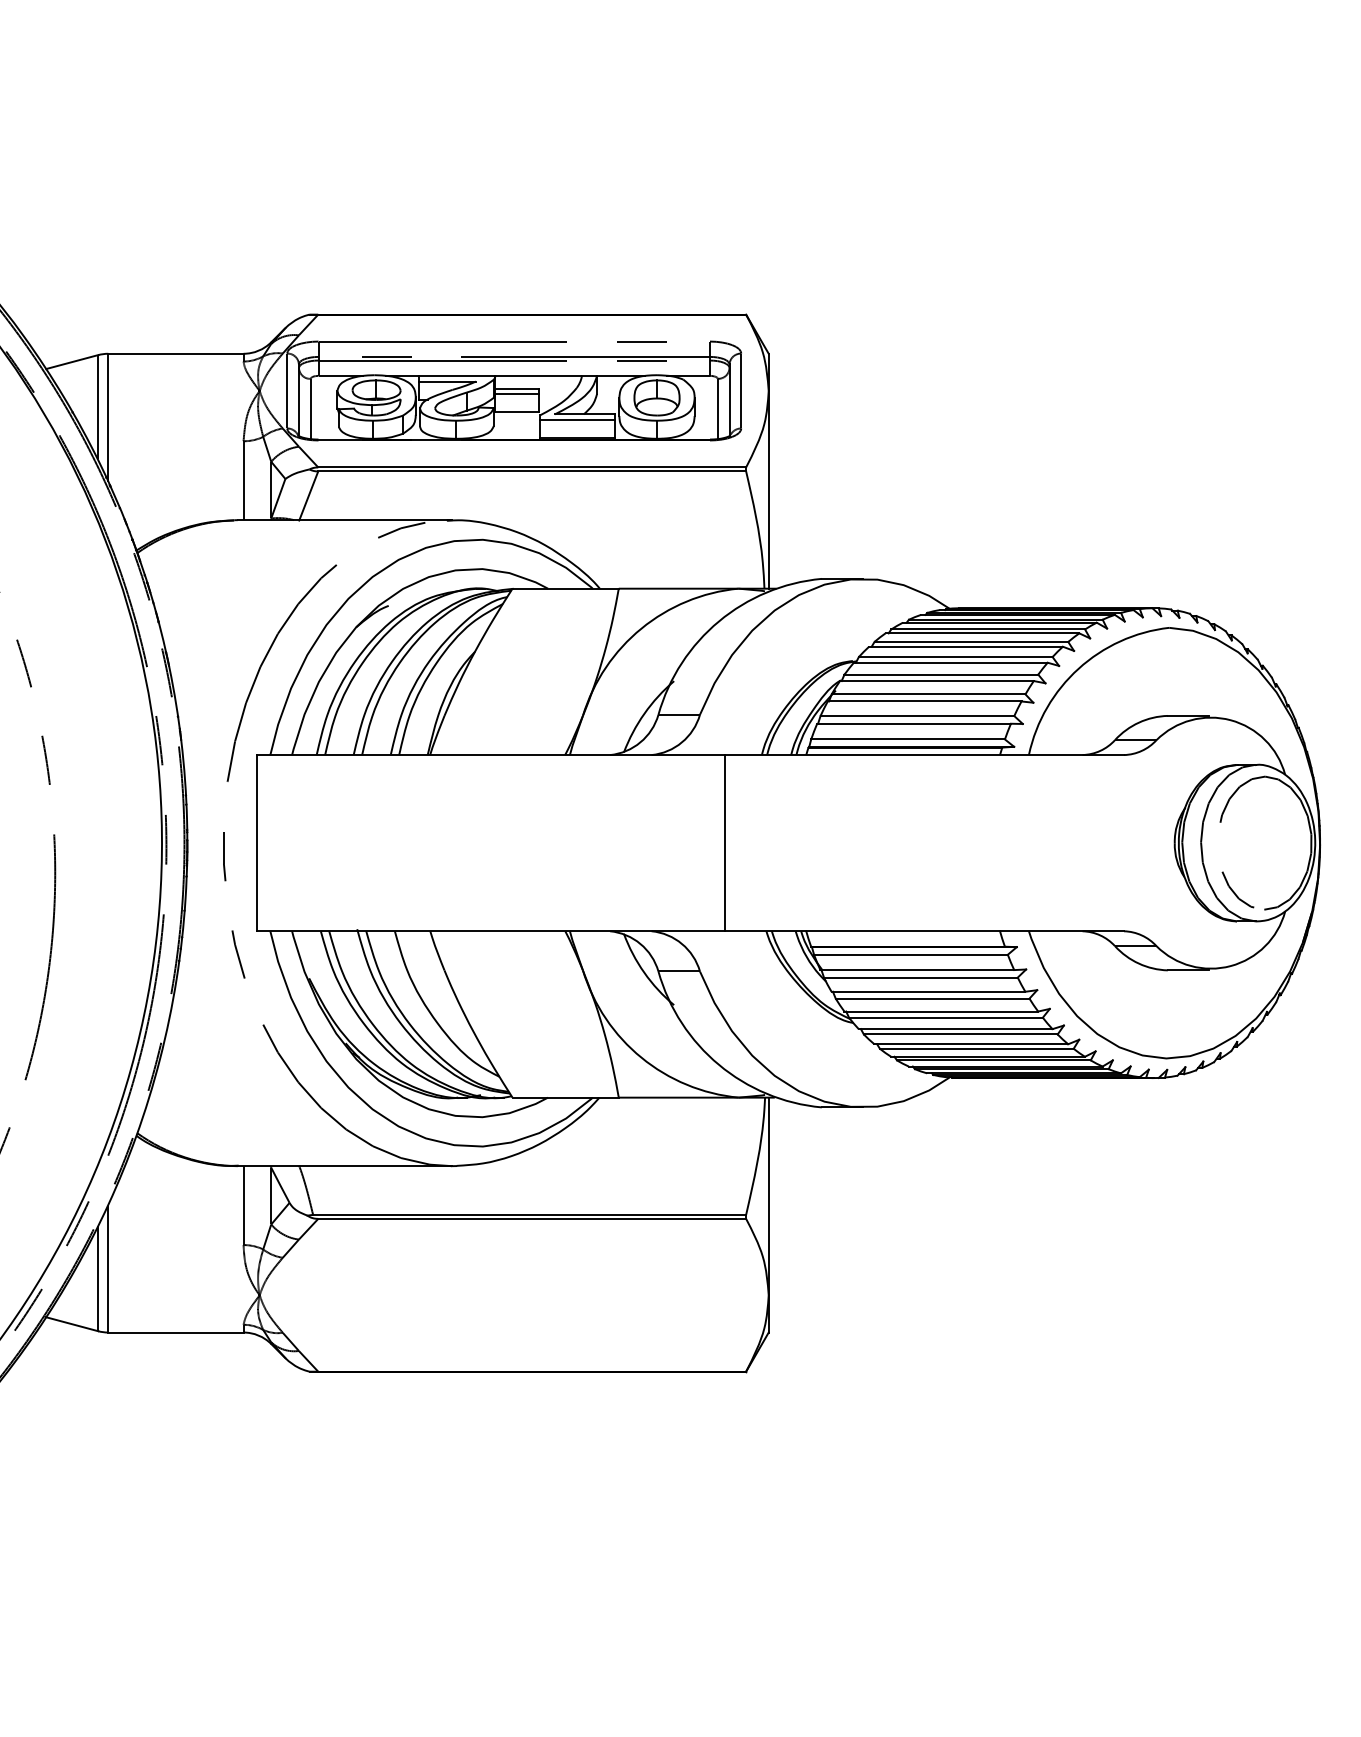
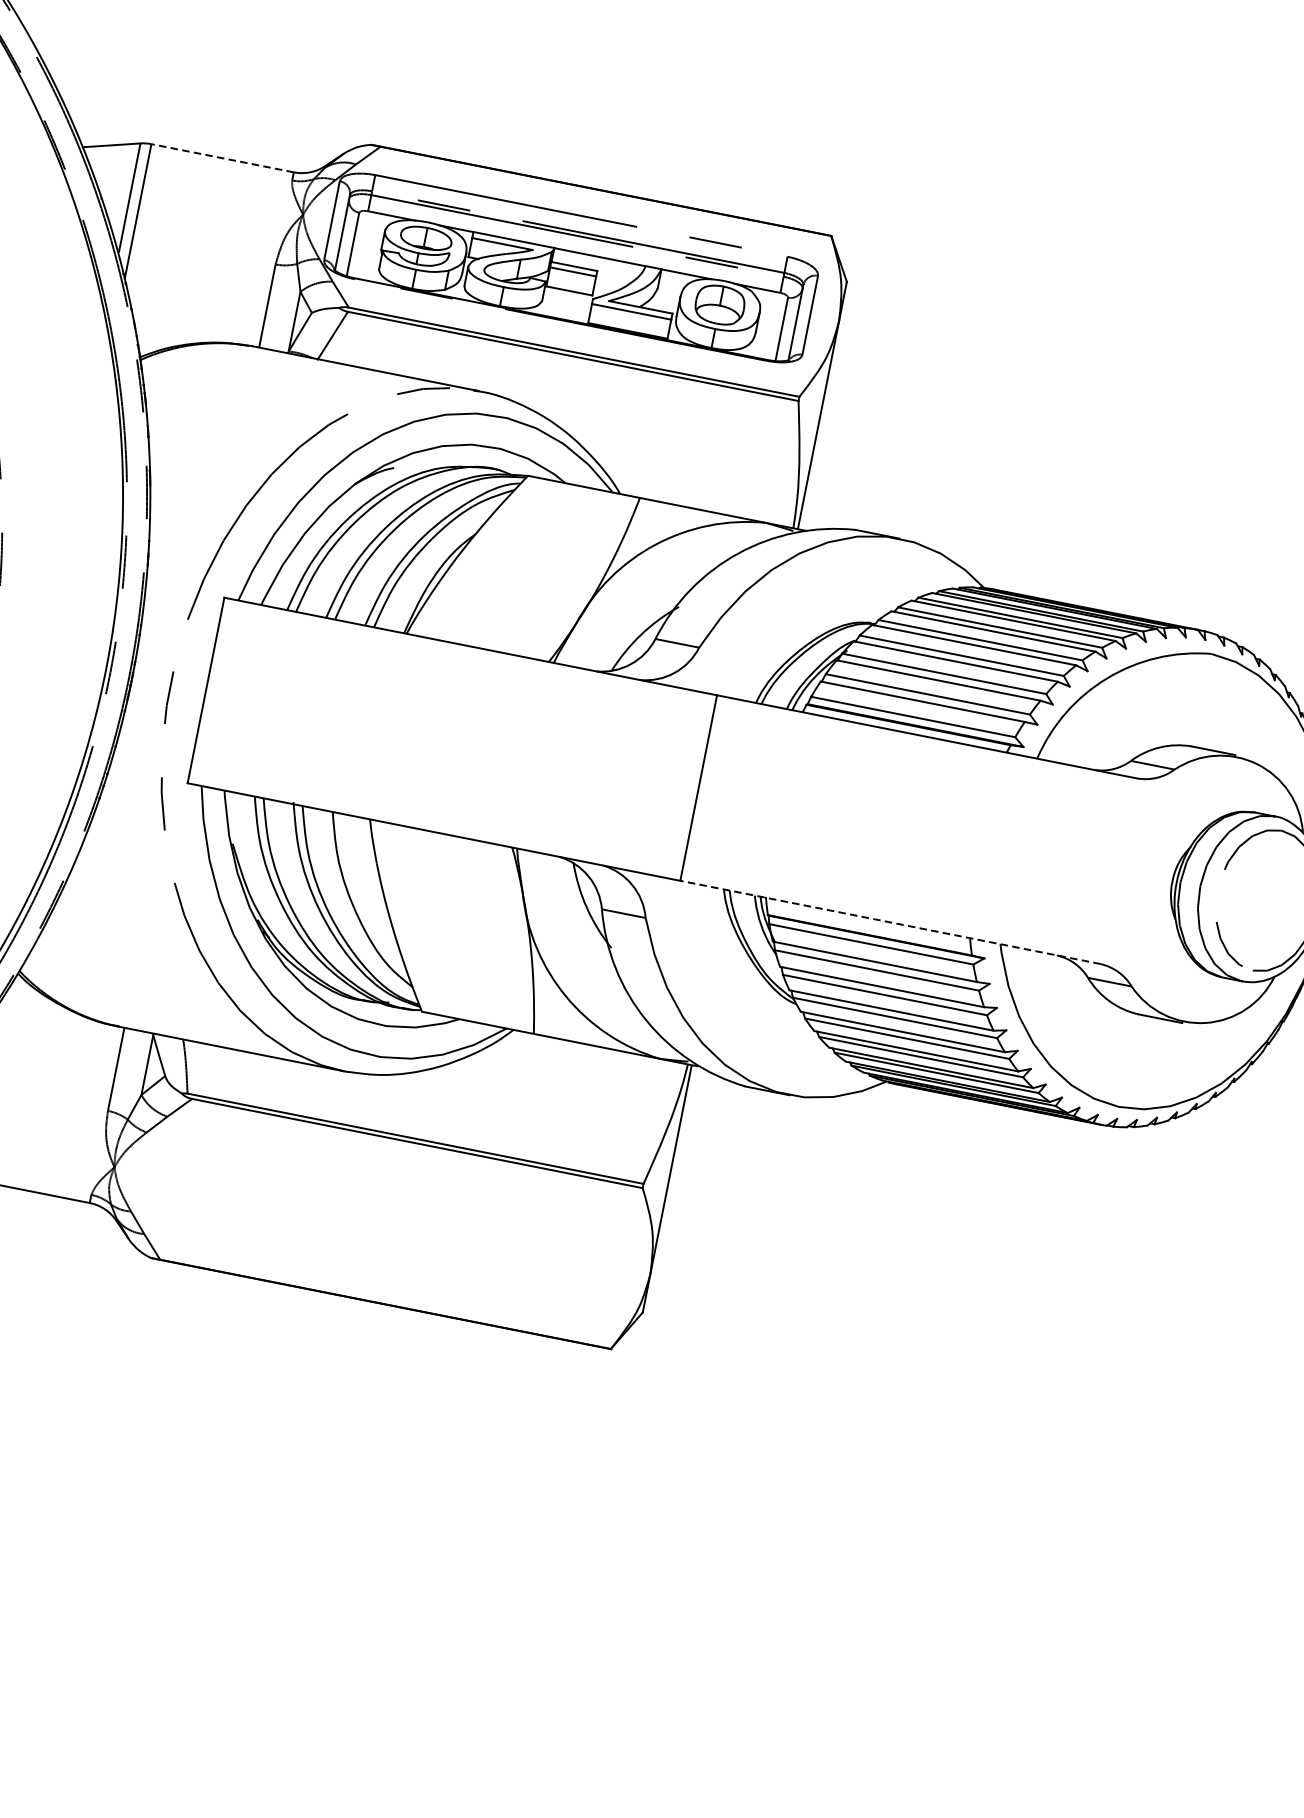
line: (175, 353) -> (222, 157), solid -> dashed
line: (924, 931) -> (890, 922), solid -> dashed

